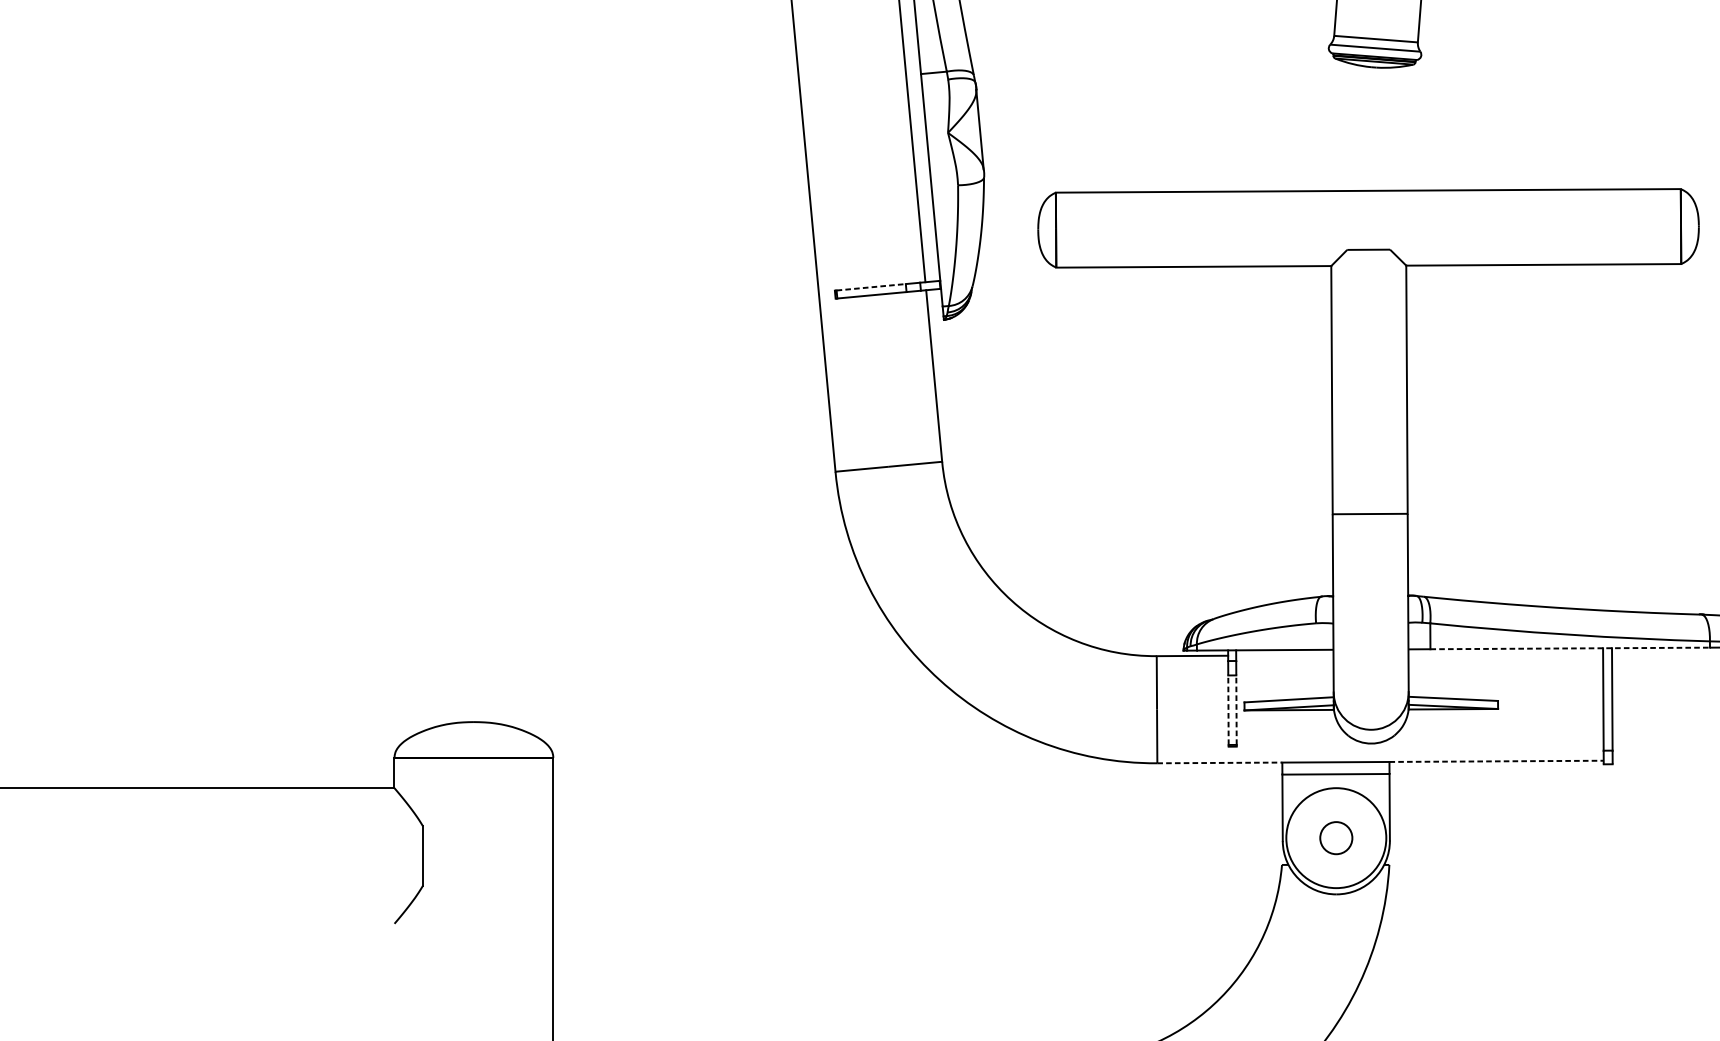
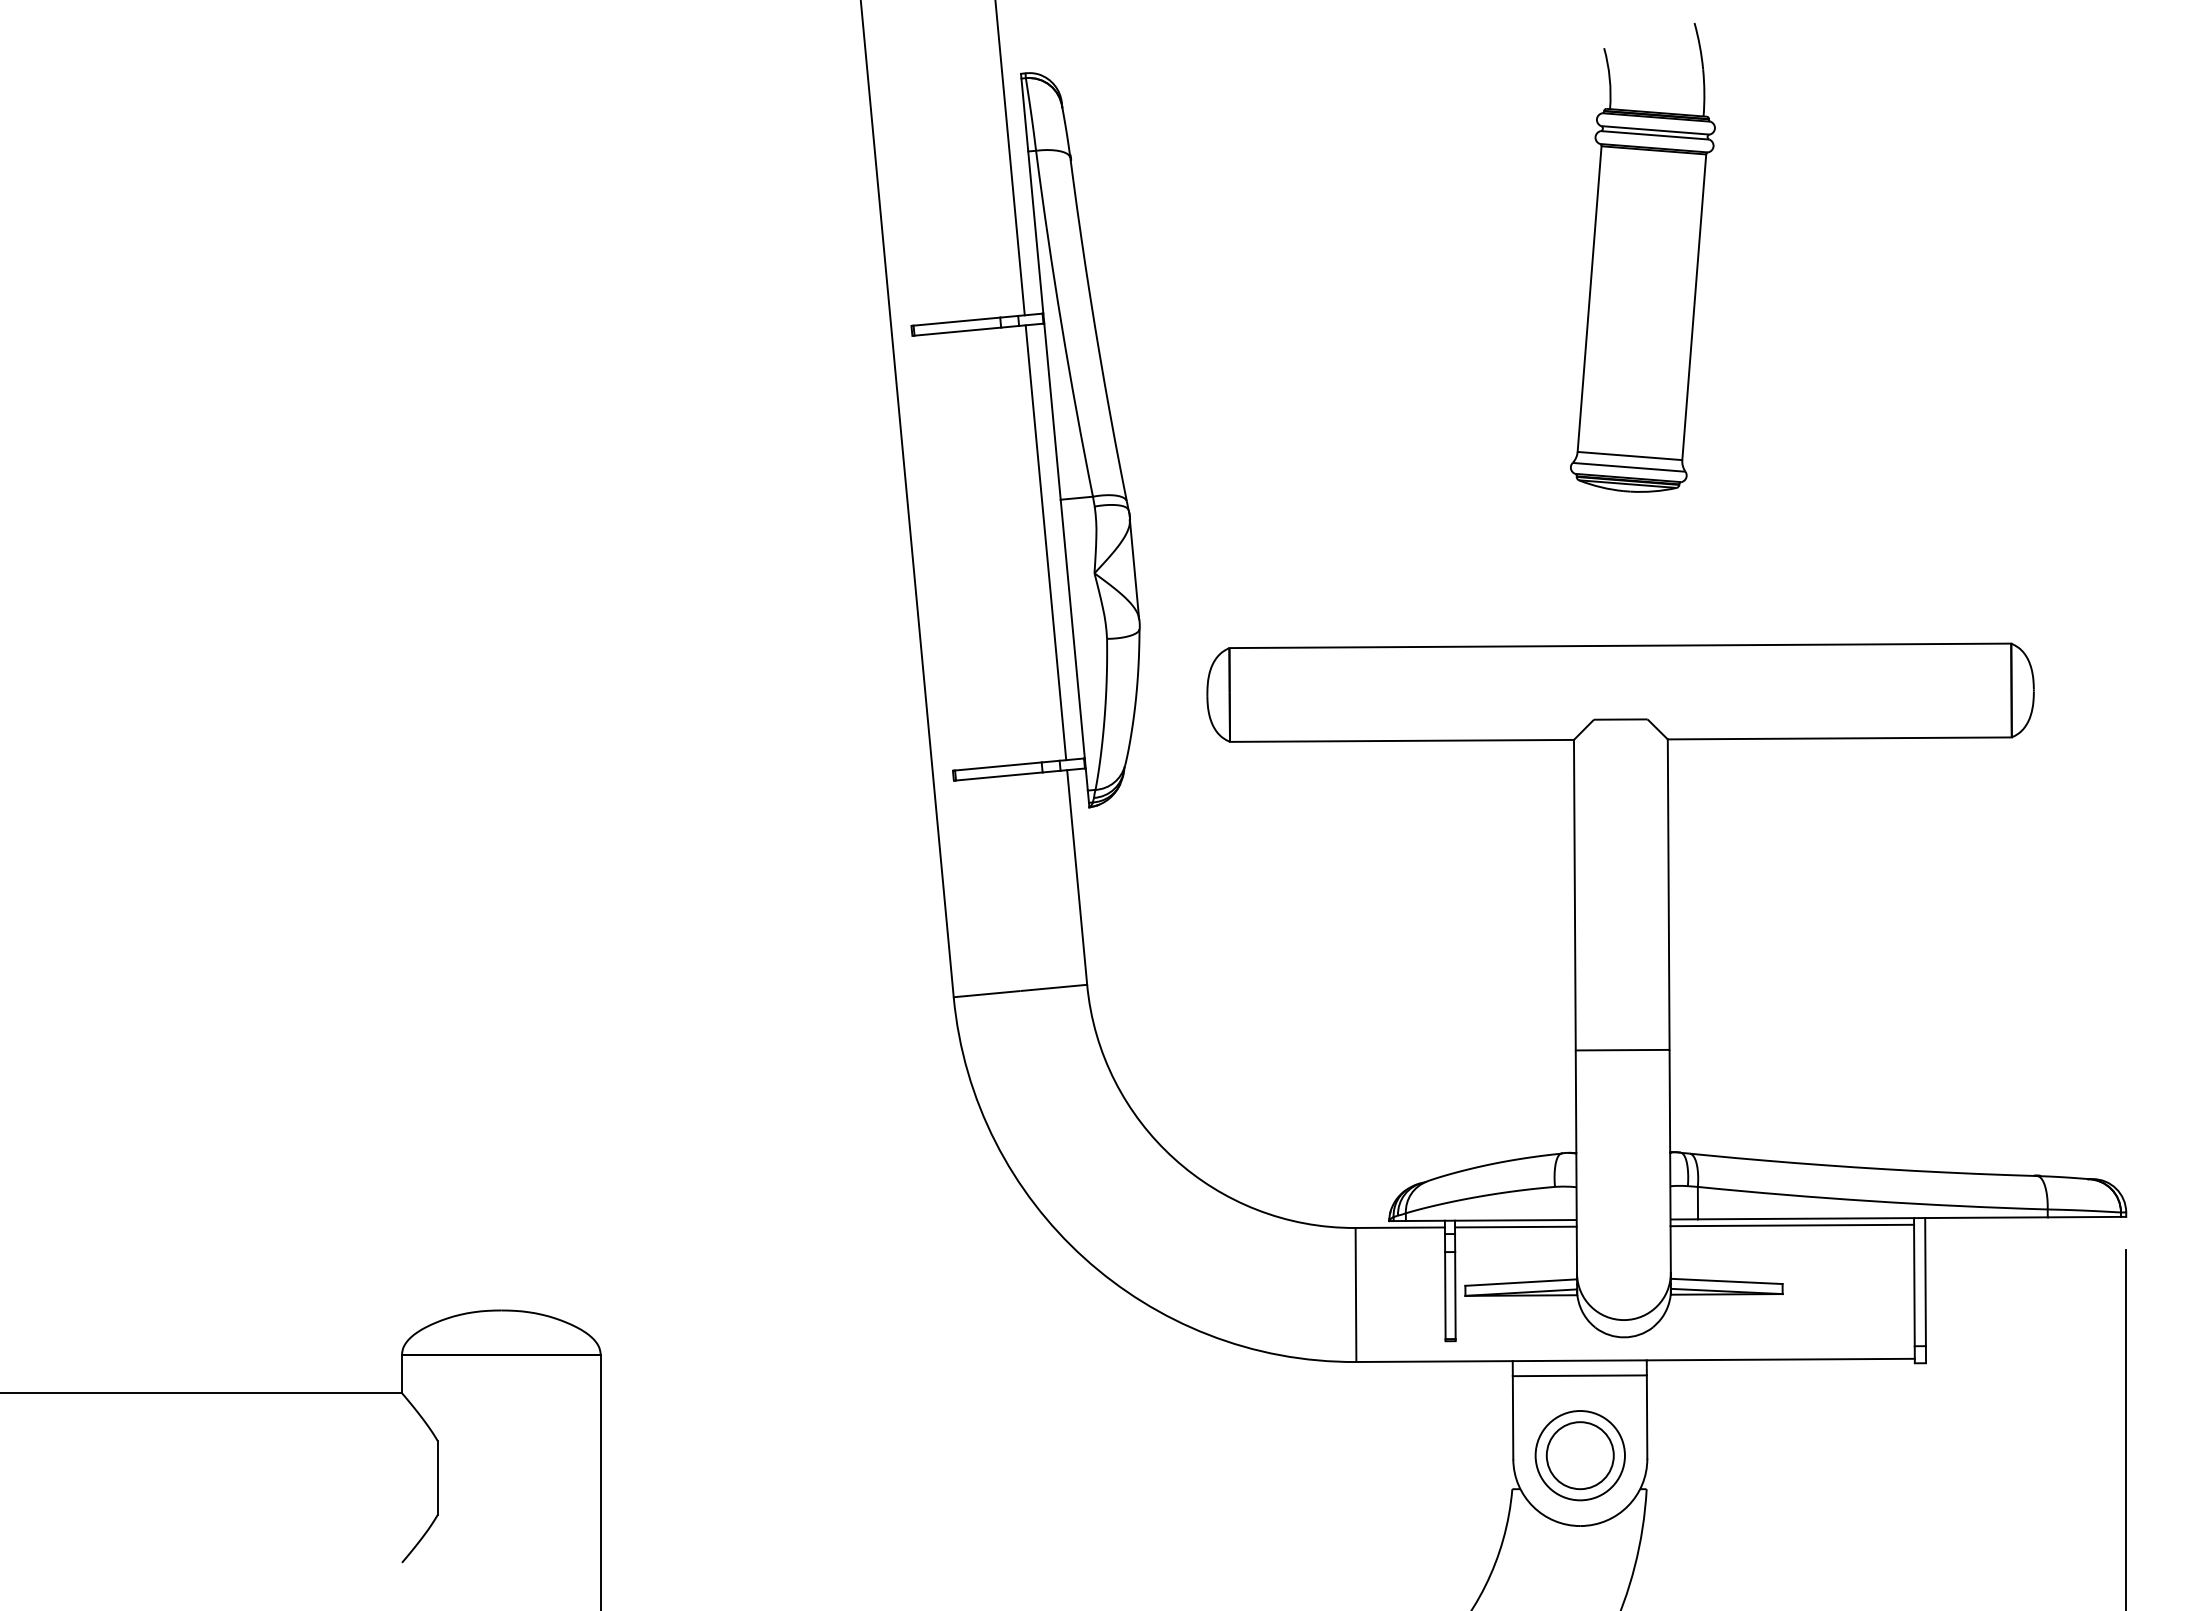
line: (871, 287) -> (998, 766), dashed -> solid
line: (1569, 648) -> (1872, 1218), dashed -> solid
line: (1284, 654) -> (1515, 1226), added
line: (1505, 654) -> (1792, 1225), added
line: (1228, 710) -> (1445, 1295), dashed -> solid
line: (1236, 710) -> (1455, 1295), dashed -> solid
line: (1497, 761) -> (1781, 1359), dashed -> solid
line: (1220, 762) -> (1435, 1361), dashed -> solid
circle: (1335, 838) -> (1579, 1455), size x0.71
circle: (1335, 838) -> (1579, 1455), size x1.67

